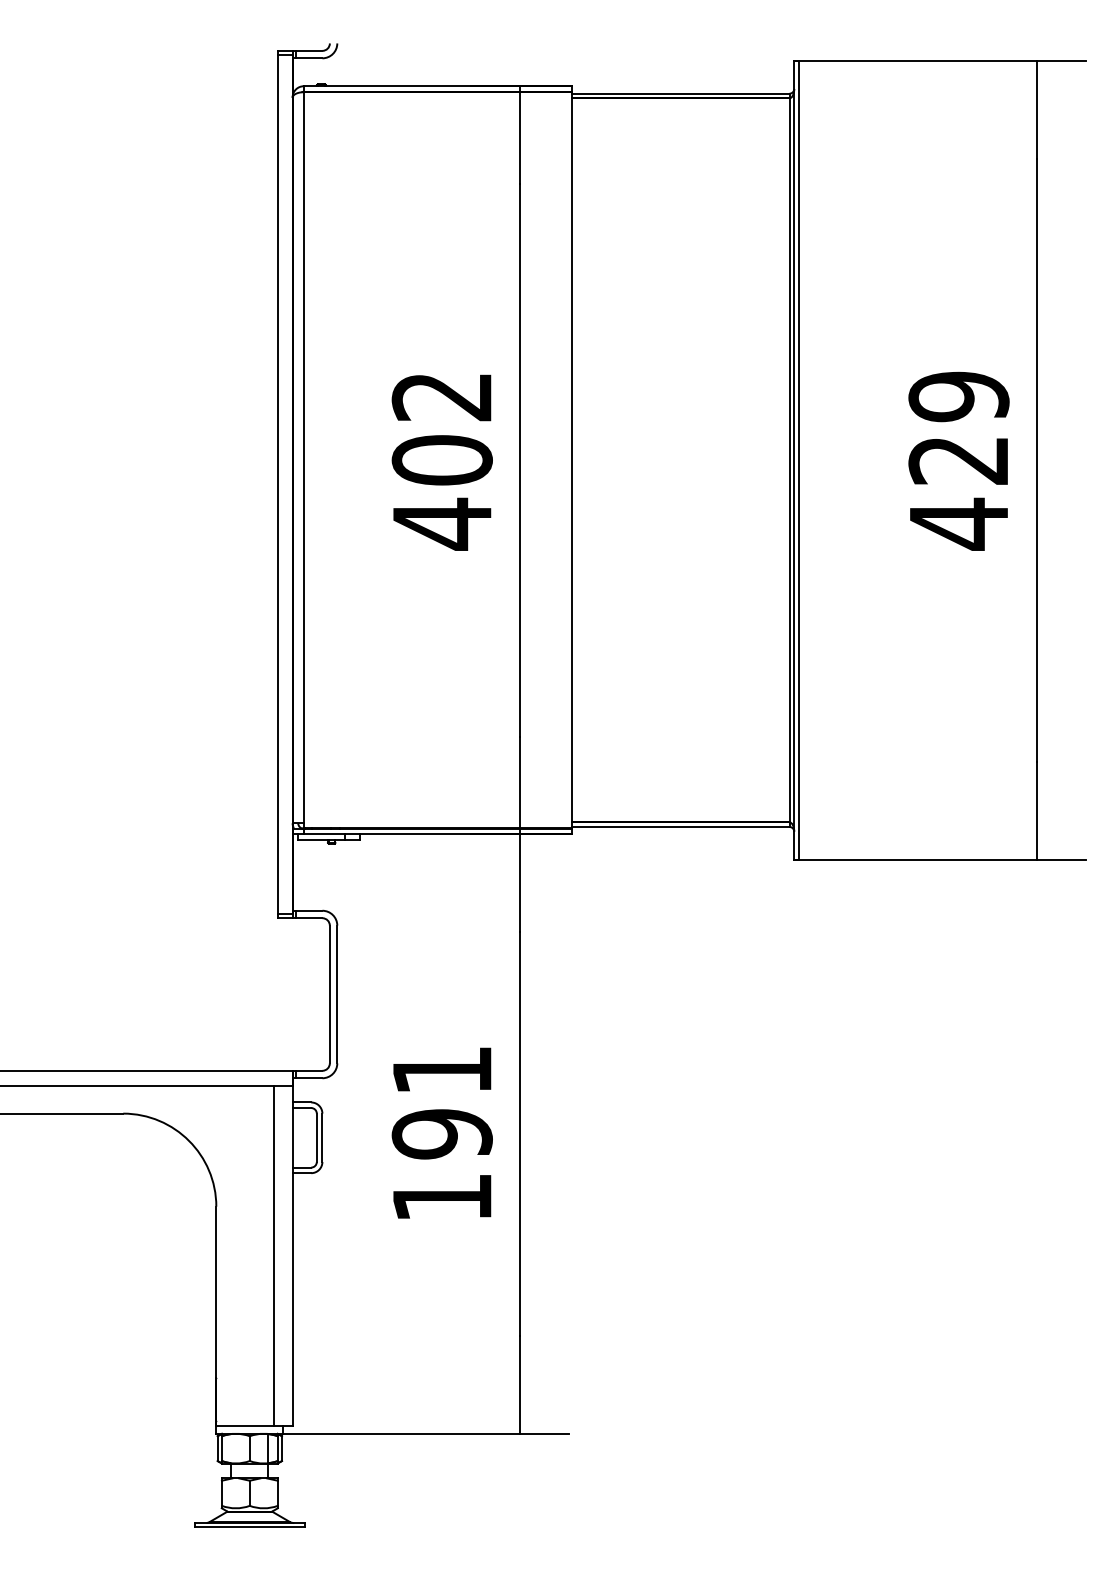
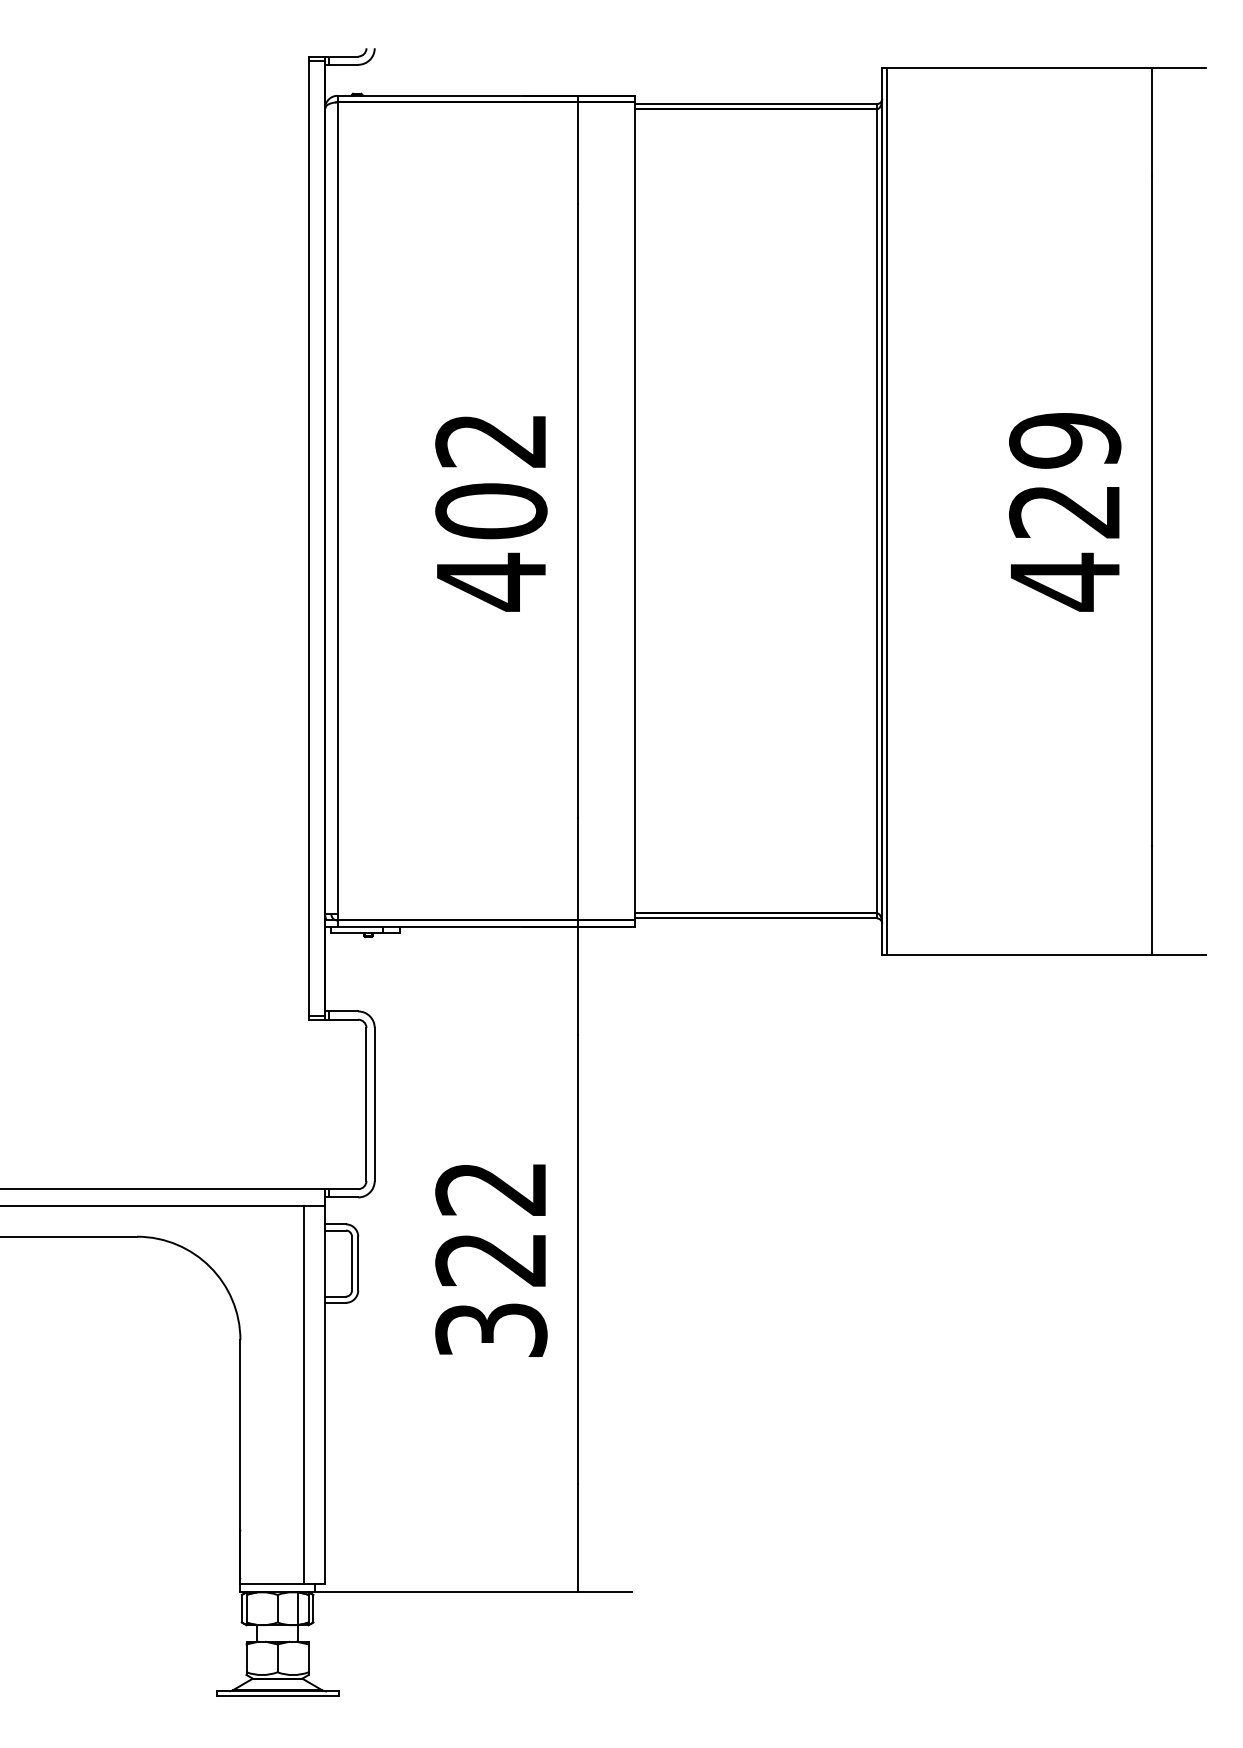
text: (442, 1134) -> (491, 1259), 191 -> 322

